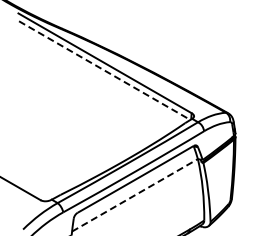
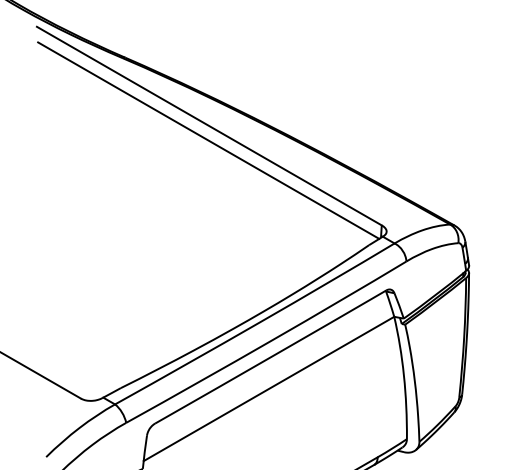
line: (104, 70) -> (208, 140), dashed -> solid
line: (135, 195) -> (269, 389), dashed -> solid

